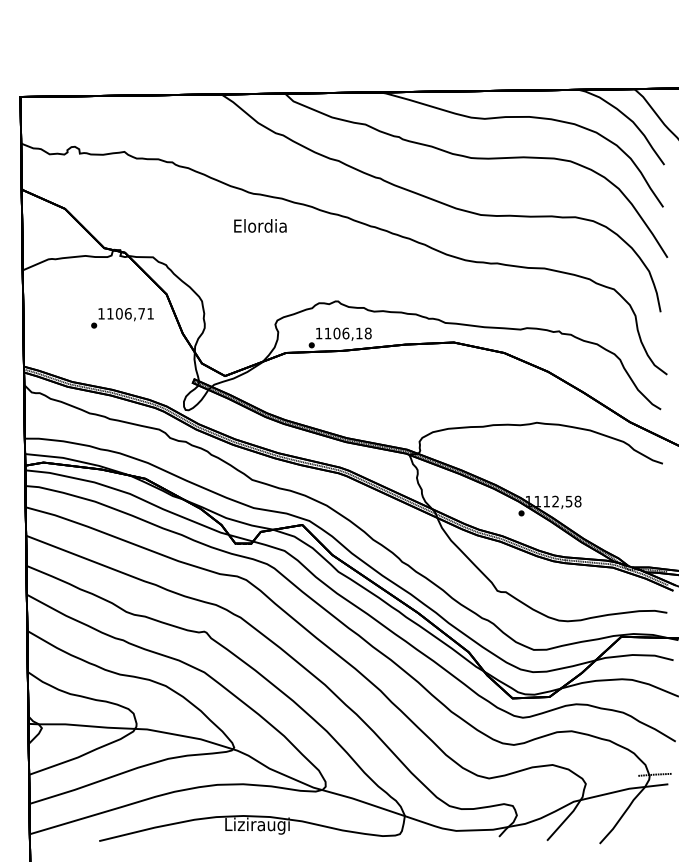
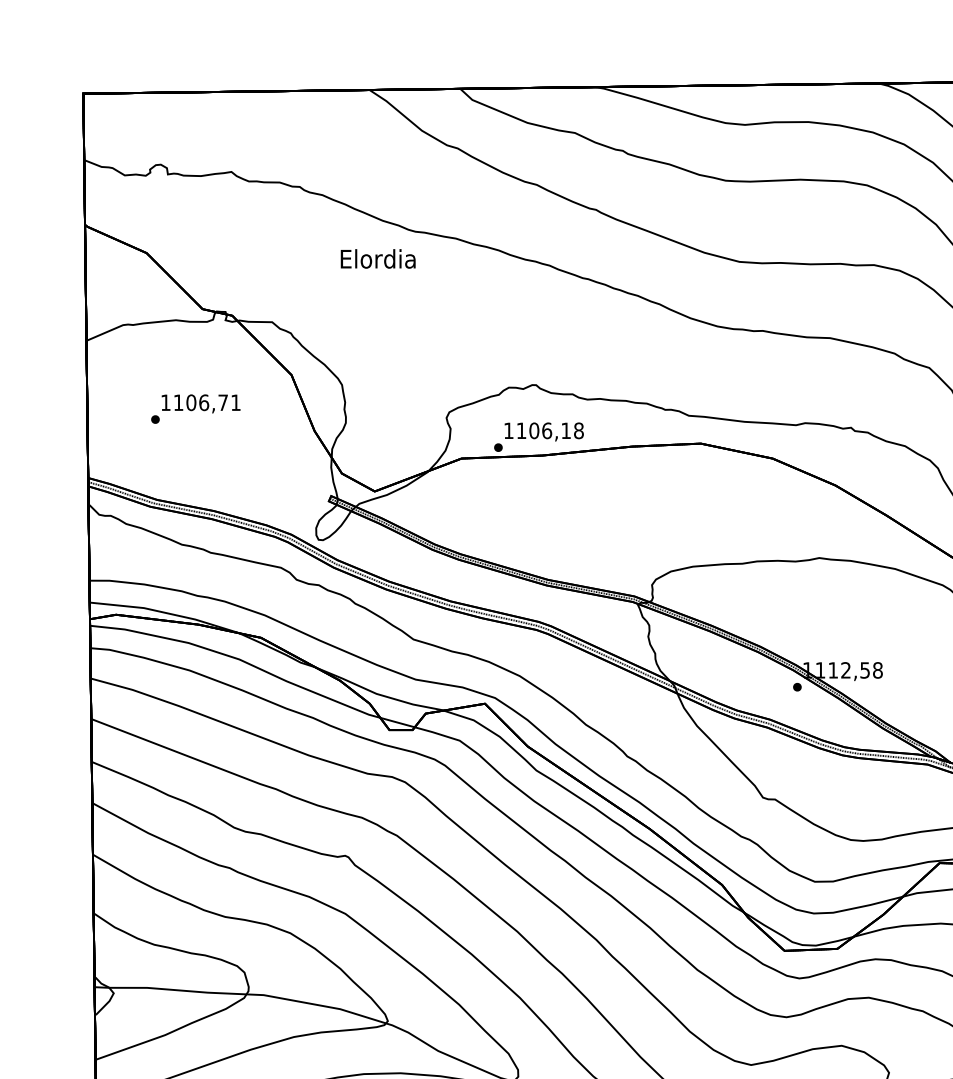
text: (260, 225) -> (378, 258), moved
text: (122, 318) -> (195, 409), moved

